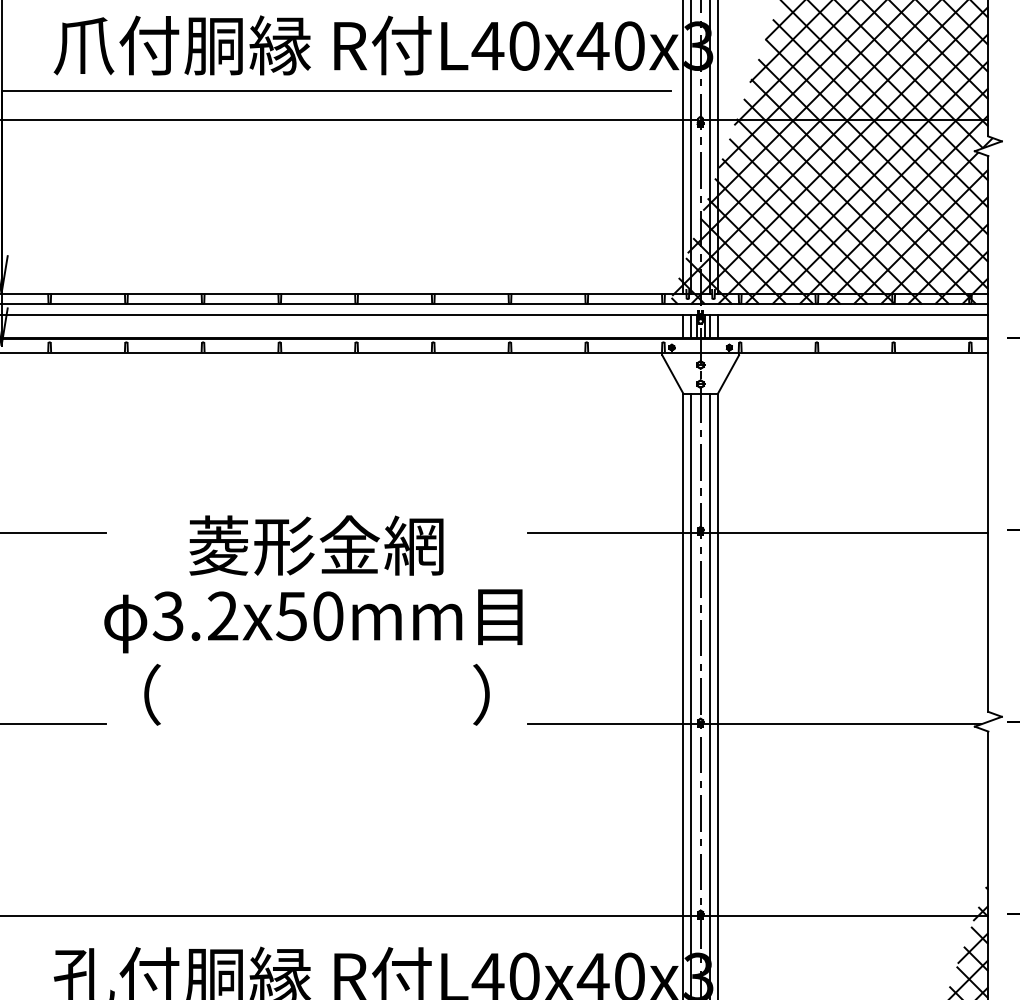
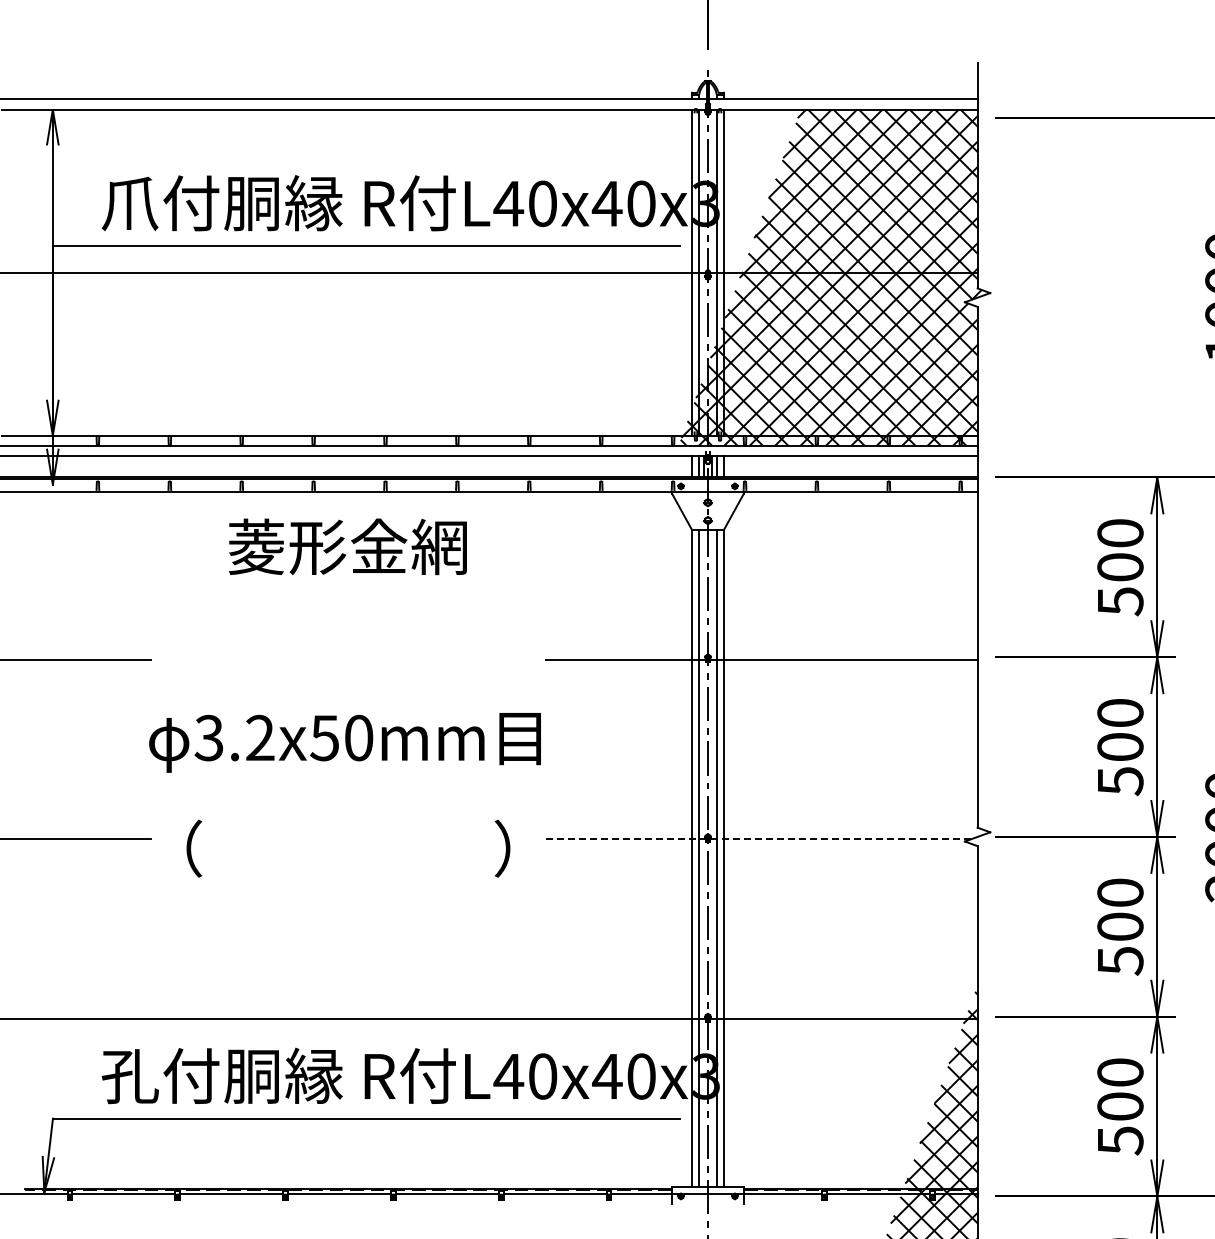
text: (315, 545) -> (347, 546), moved
text: (317, 694) -> (348, 848), moved
line: (754, 724) -> (758, 839), solid -> dashed

